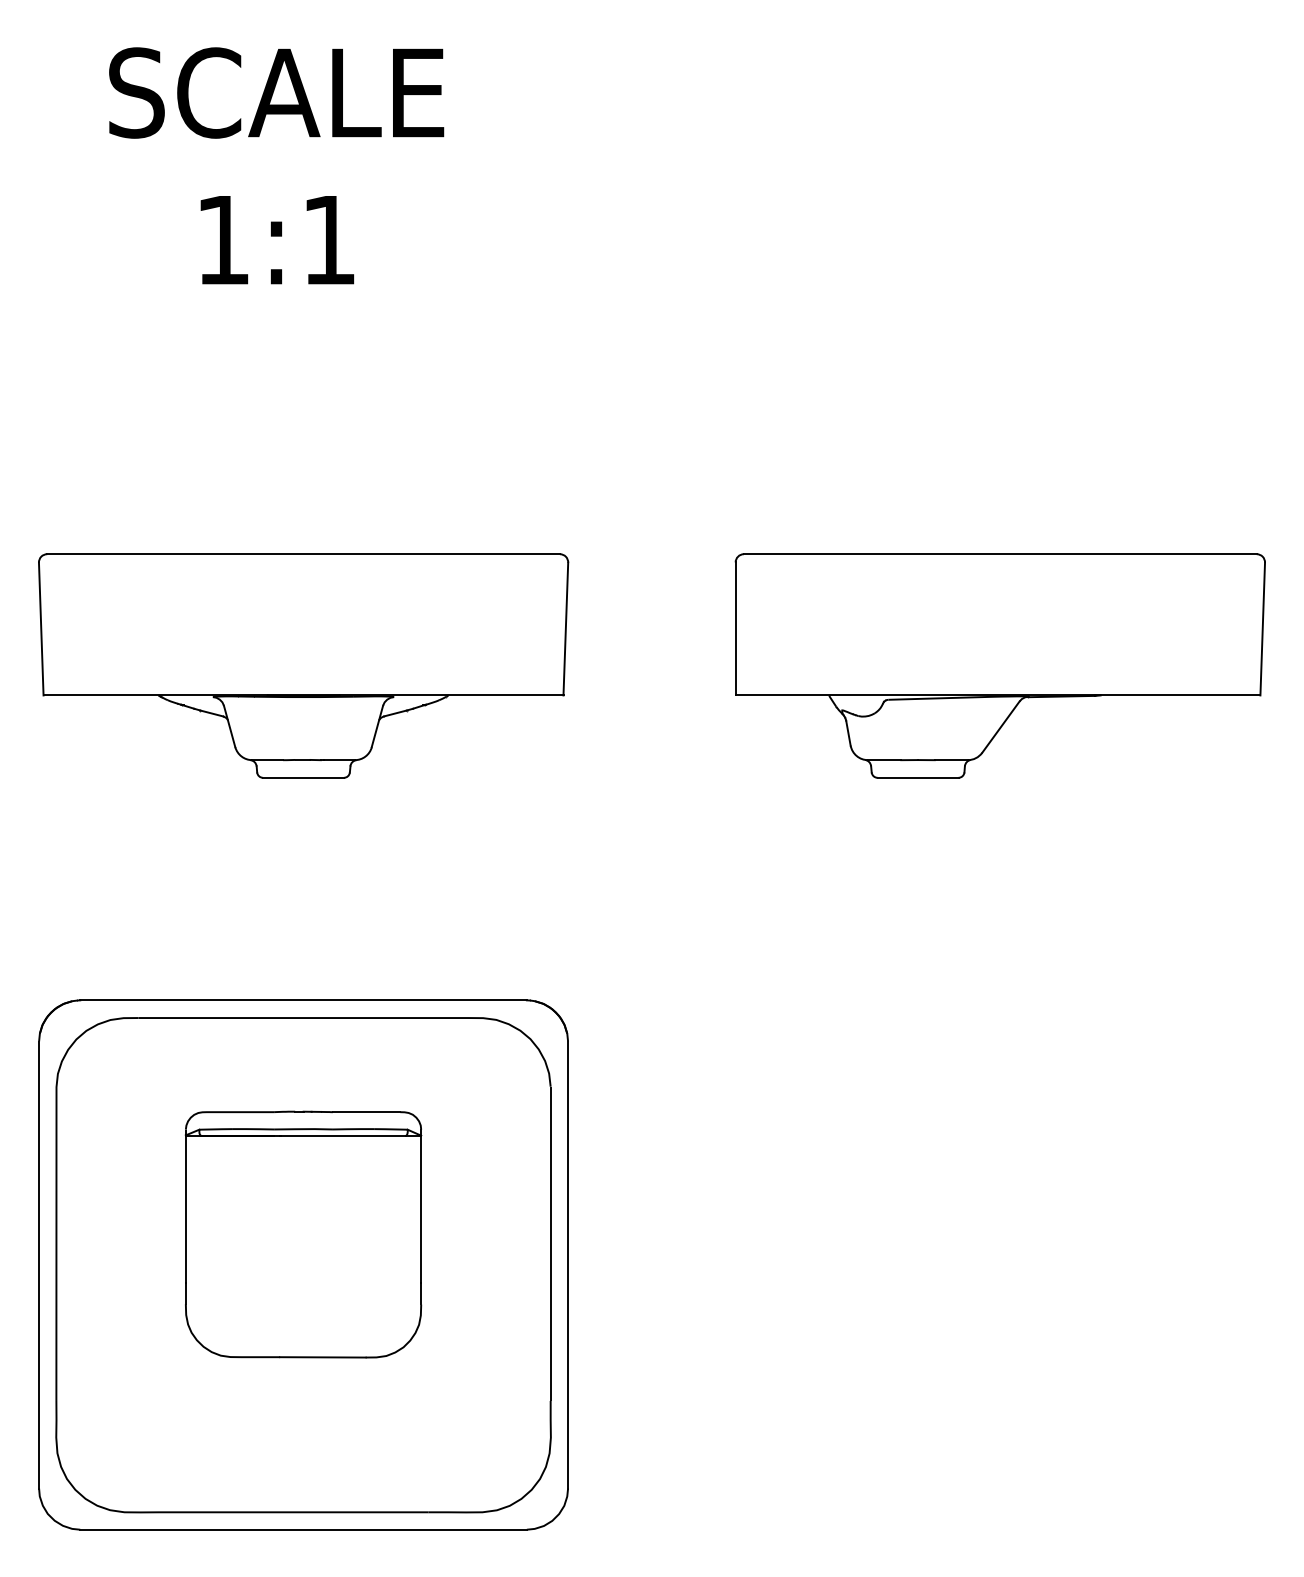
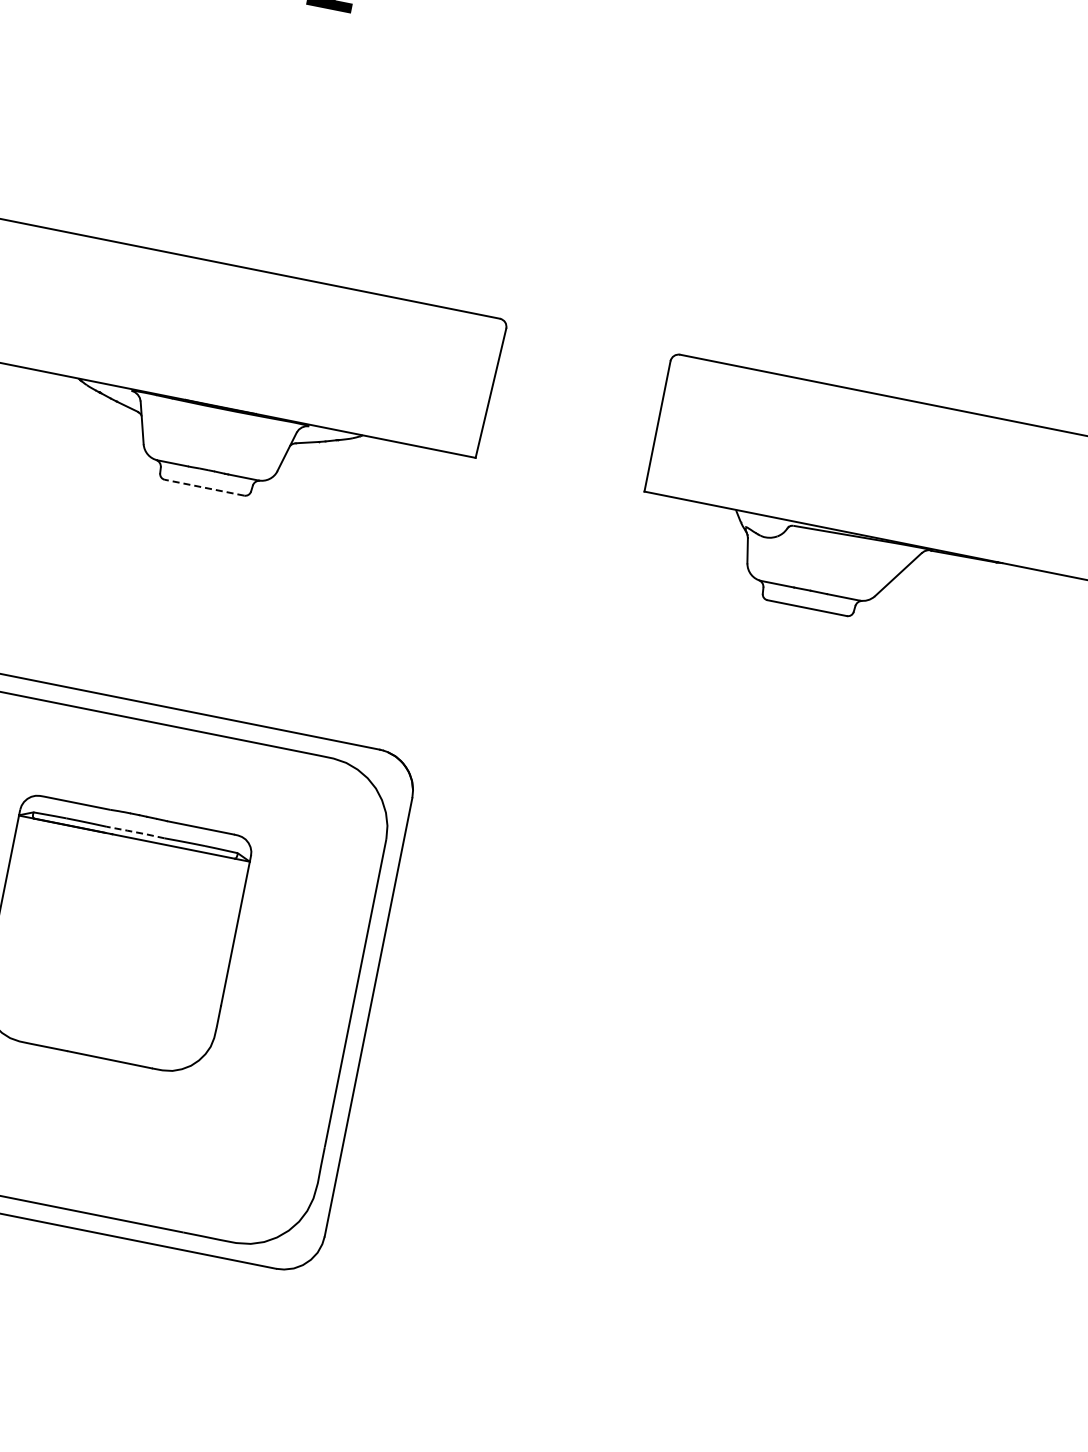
line: (303, 777) -> (204, 487), solid -> dashed
line: (303, 1129) -> (135, 832), solid -> dashed

